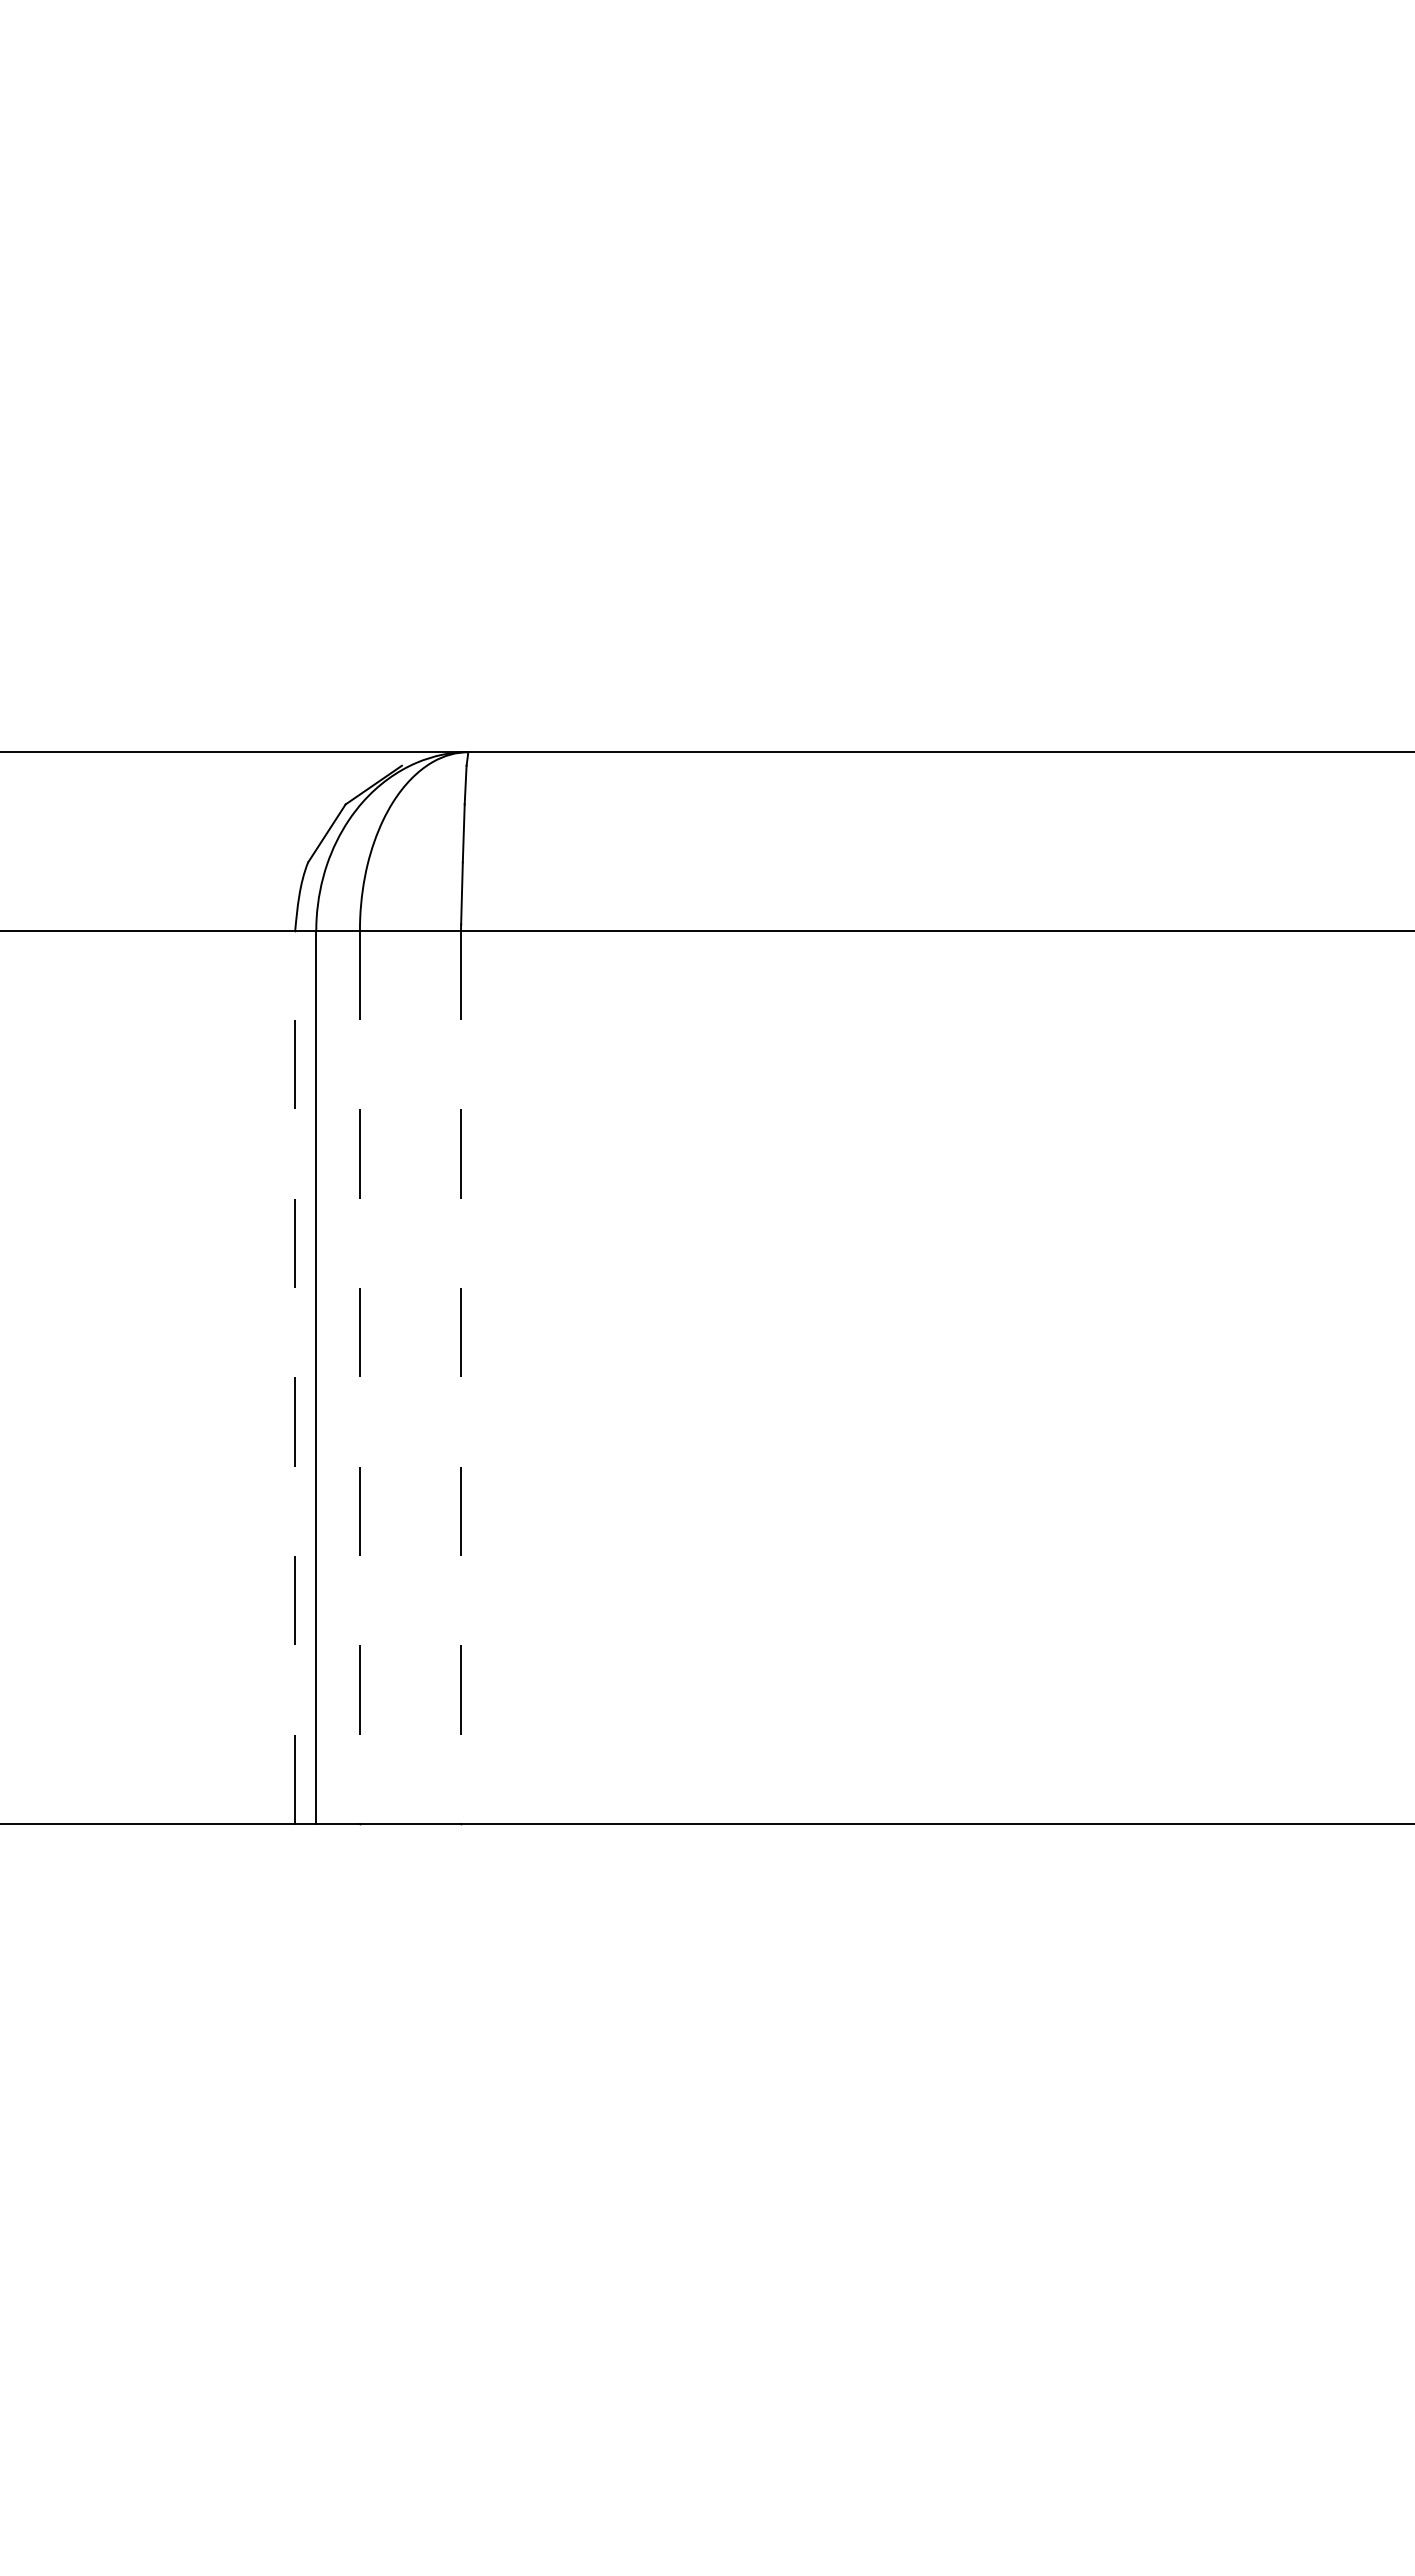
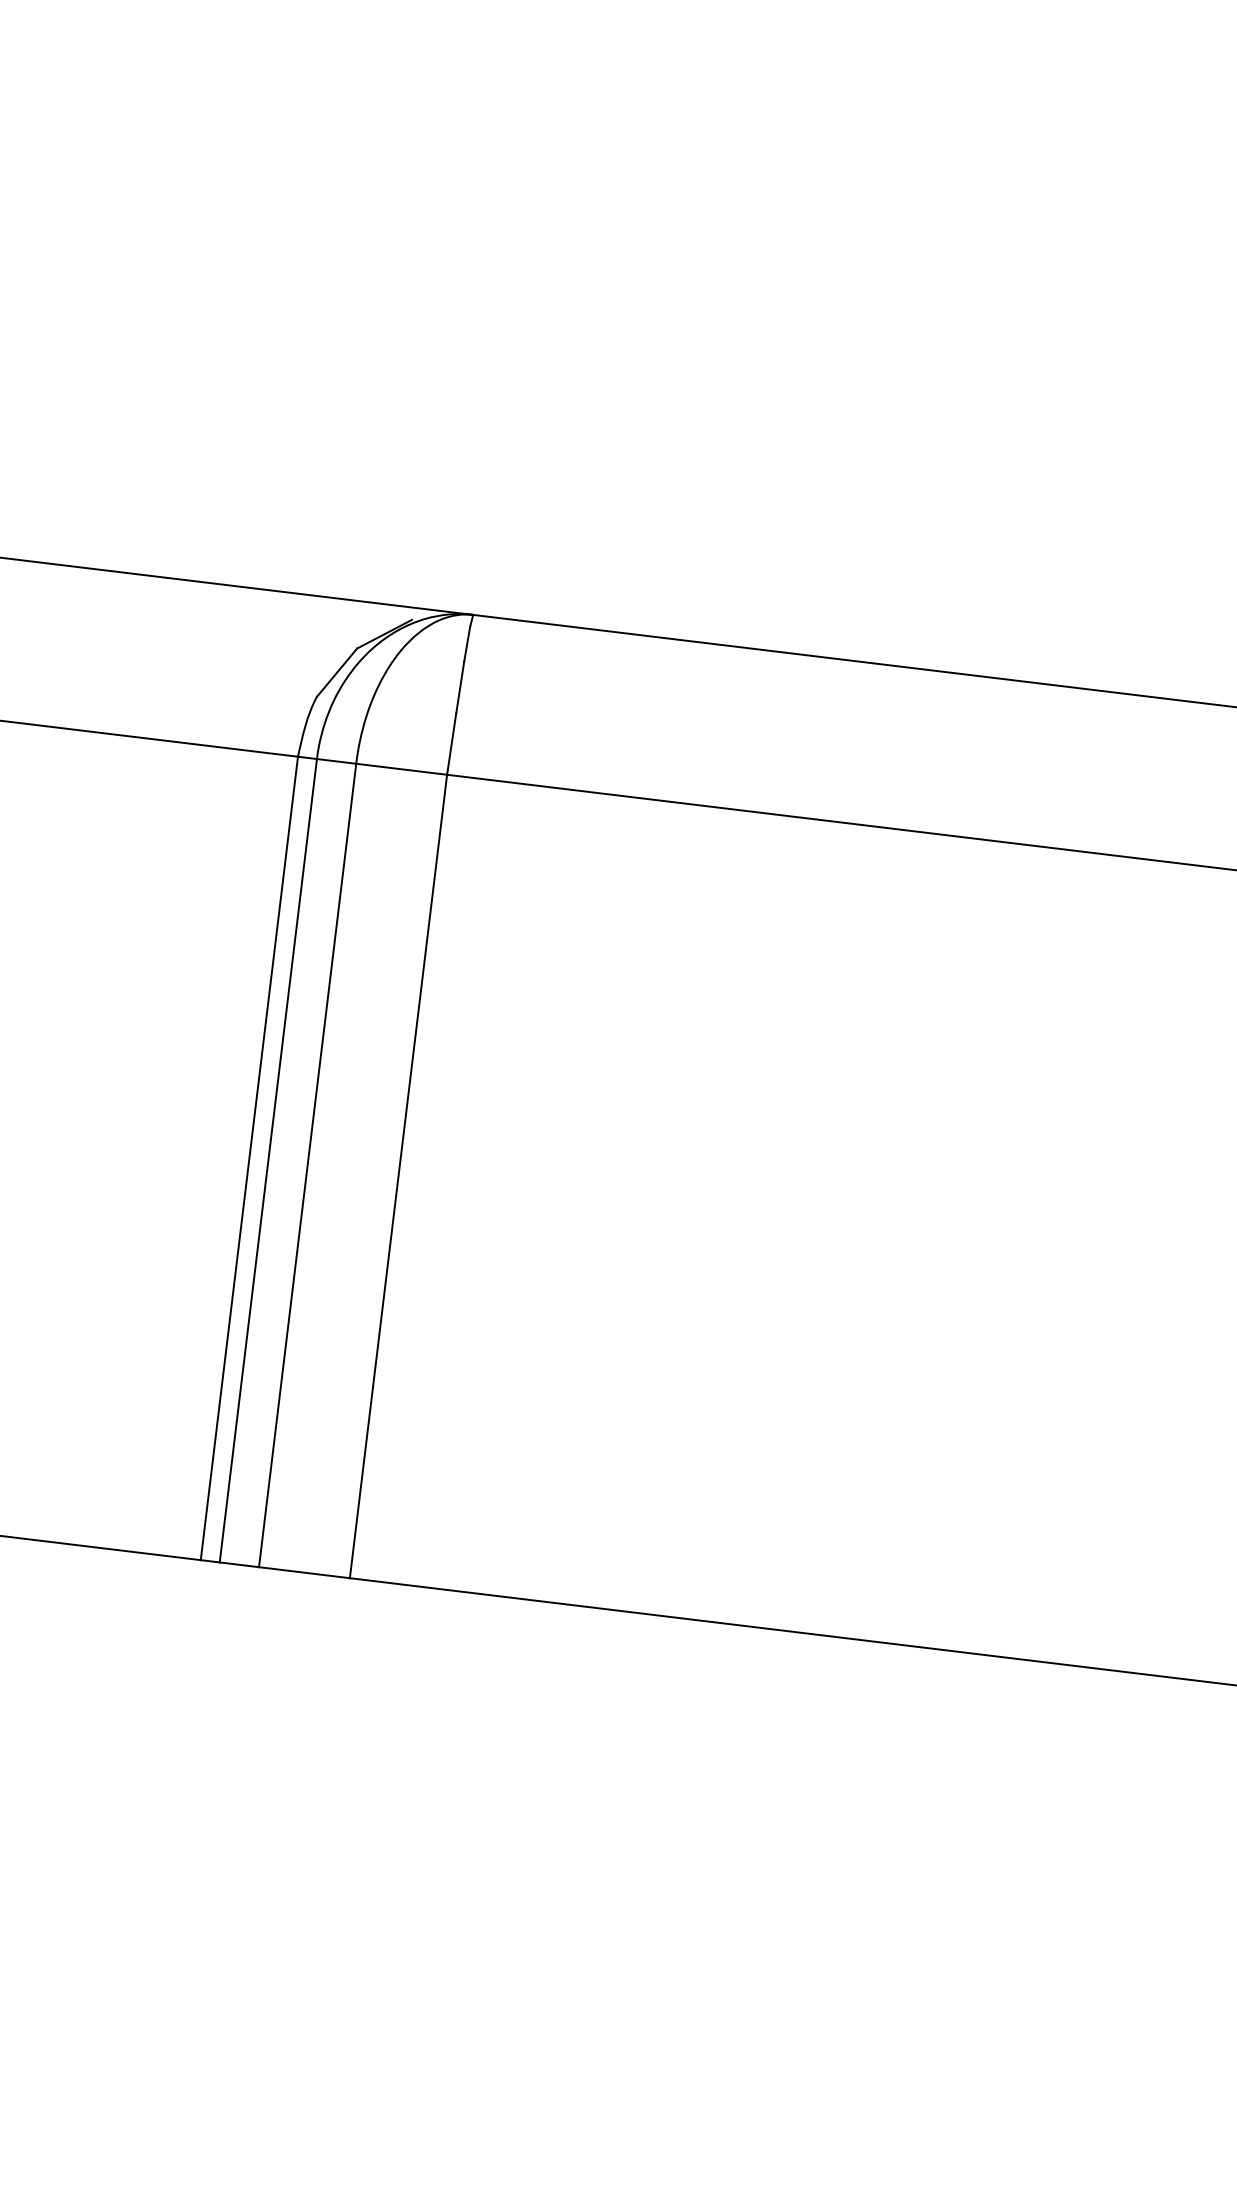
line: (295, 1377) -> (249, 1158), dashed -> solid
line: (359, 1377) -> (307, 1165), dashed -> solid
line: (460, 1377) -> (398, 1176), dashed -> solid

